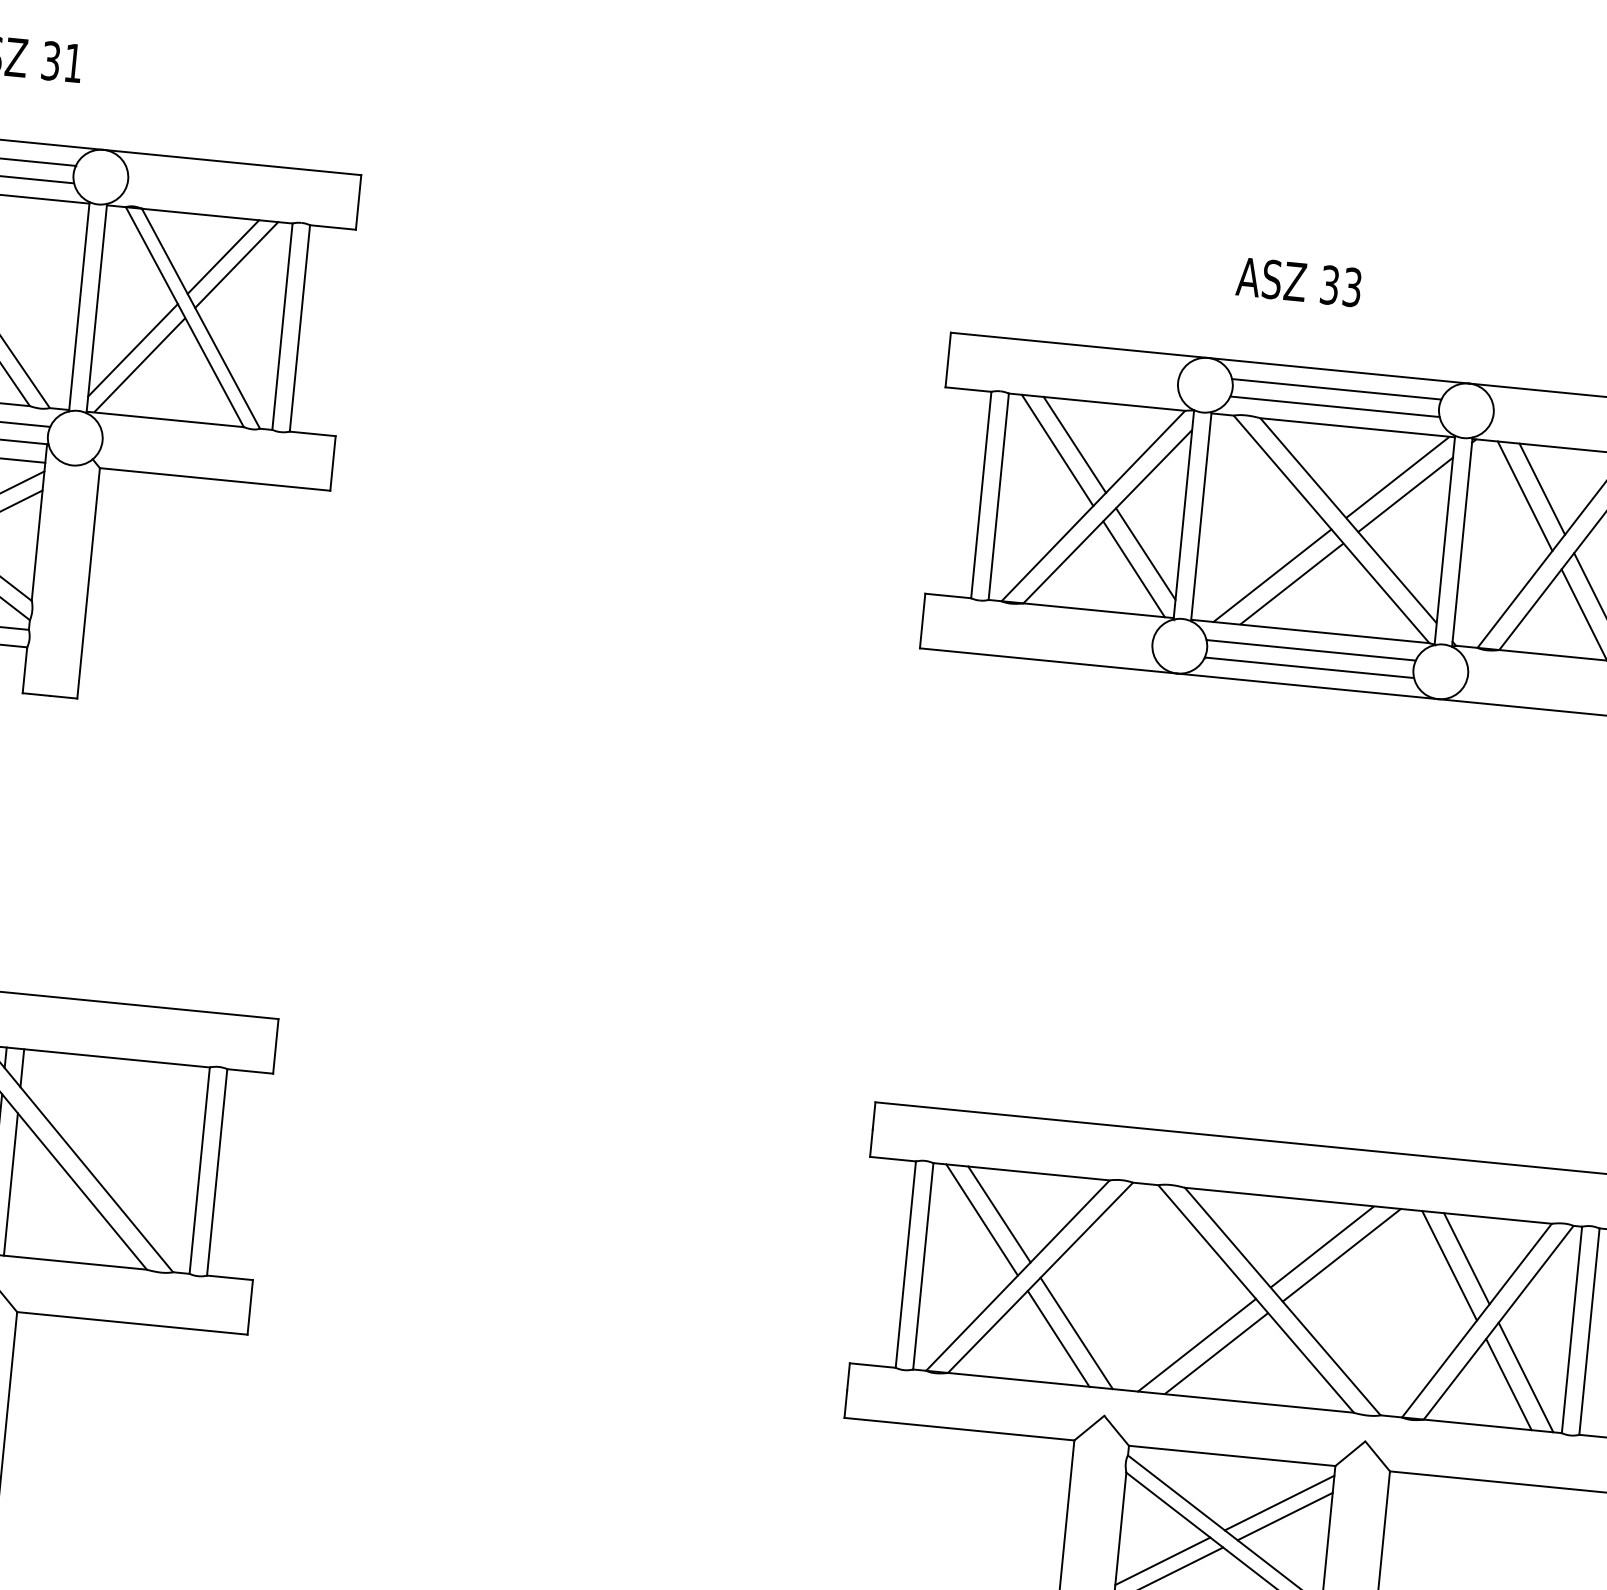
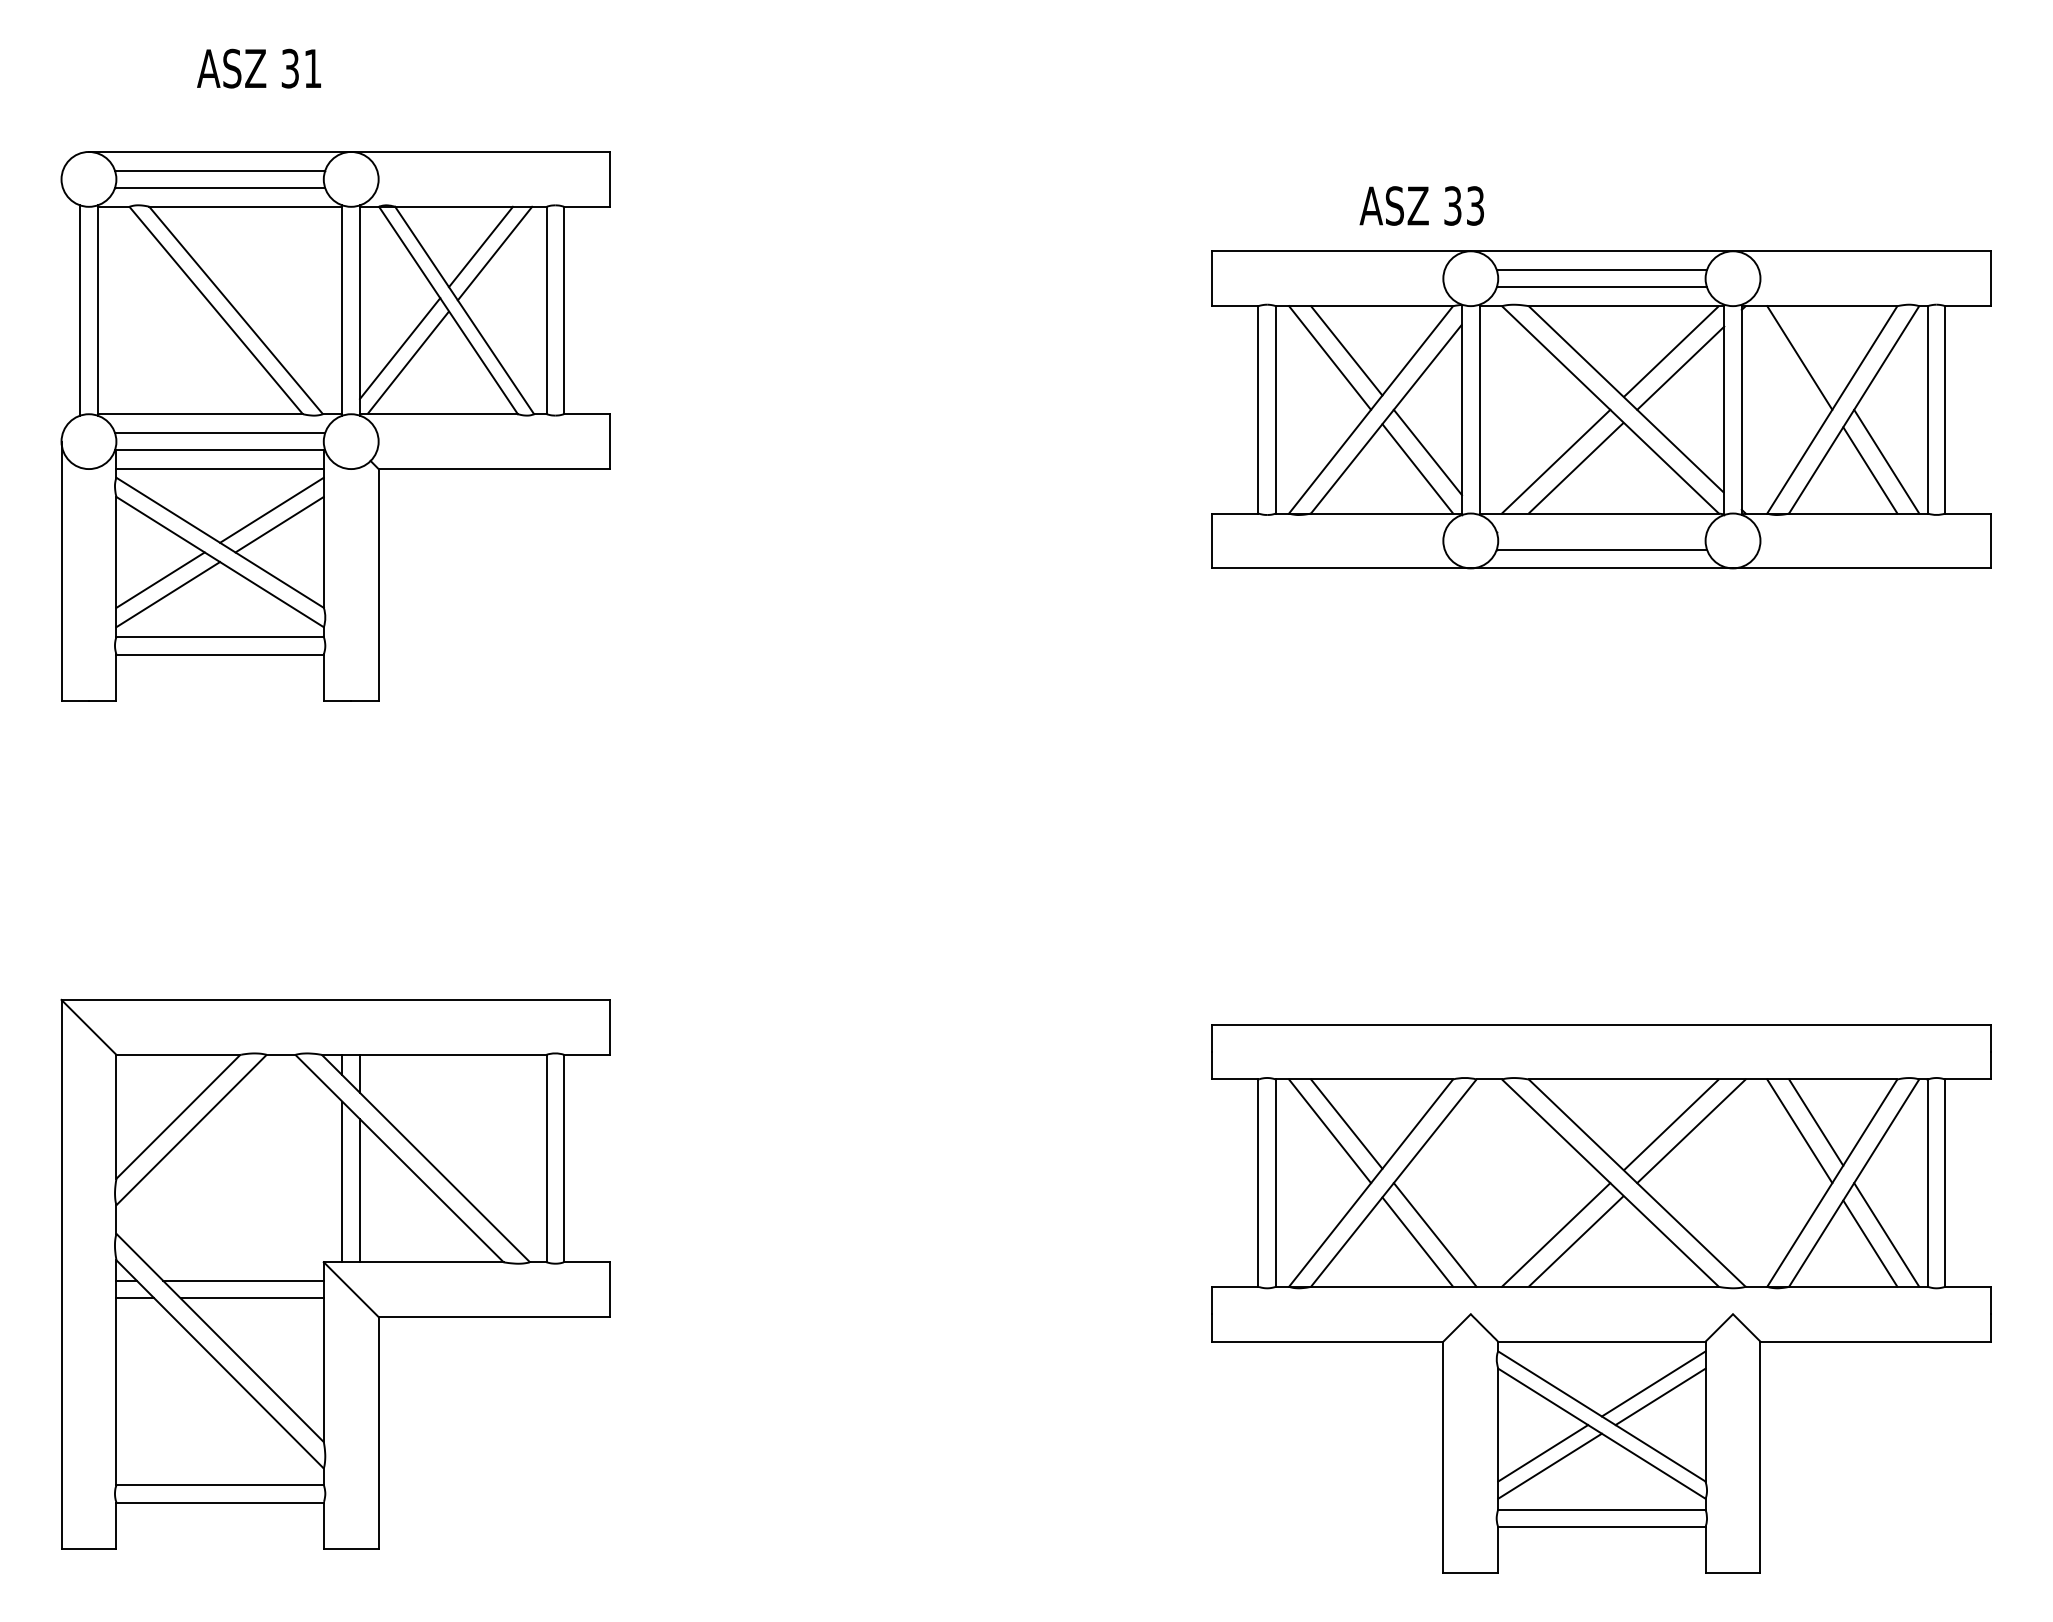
text: (1298, 281) -> (1421, 205), moved
line: (1542, 489) -> (1816, 349), removed
line: (1310, 650) -> (1601, 532), removed

